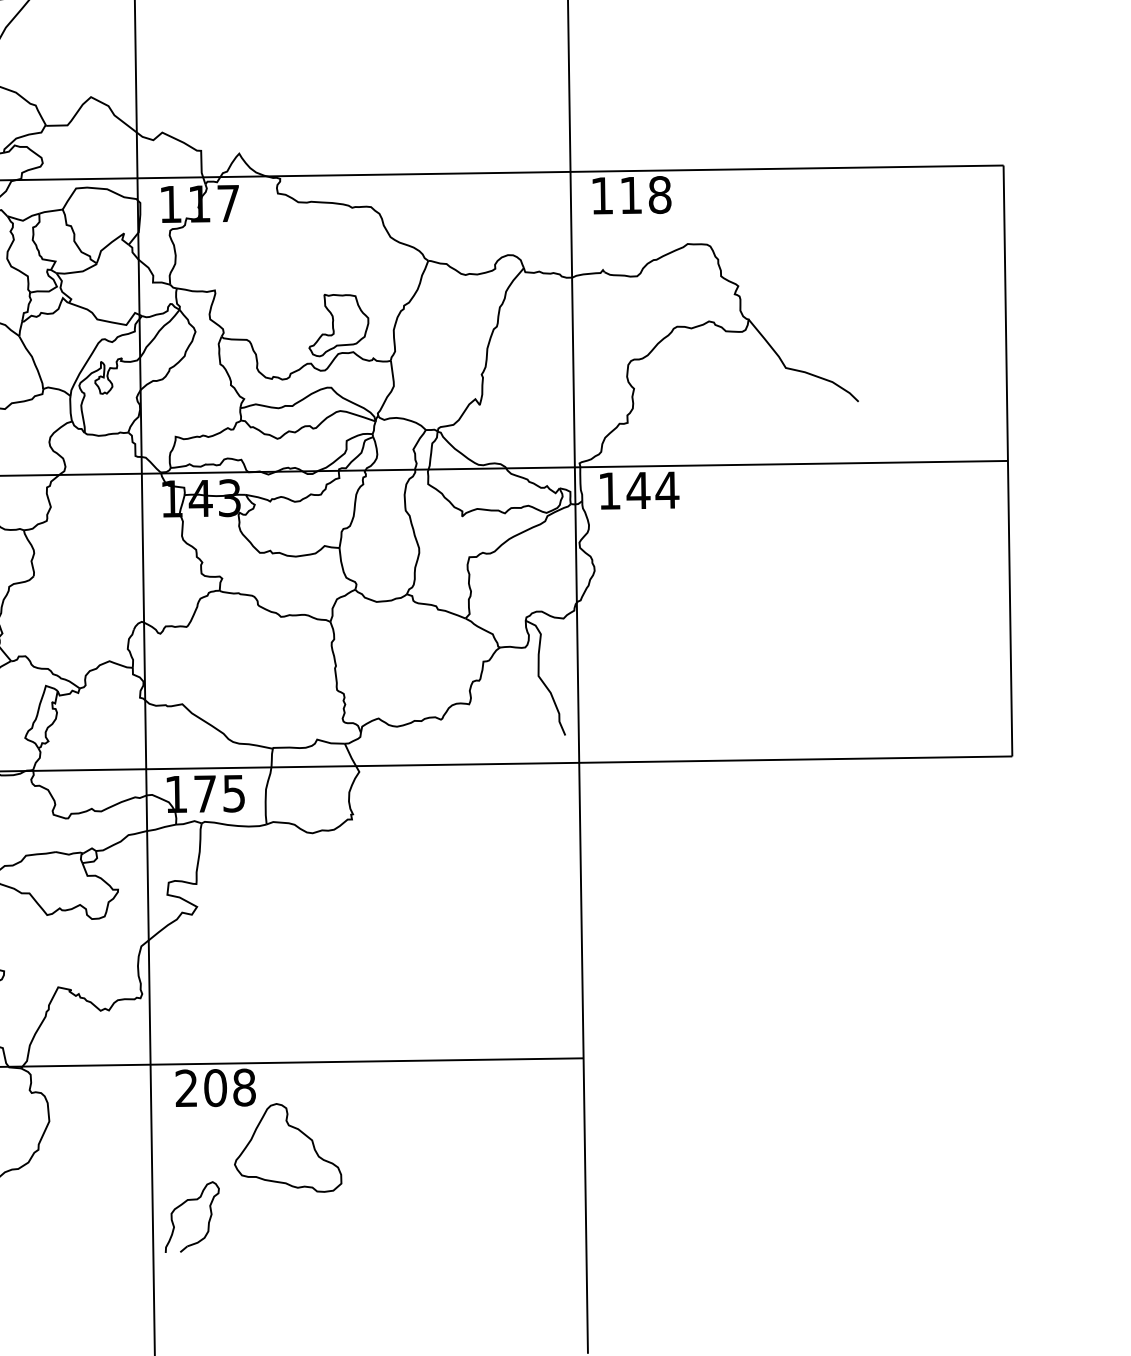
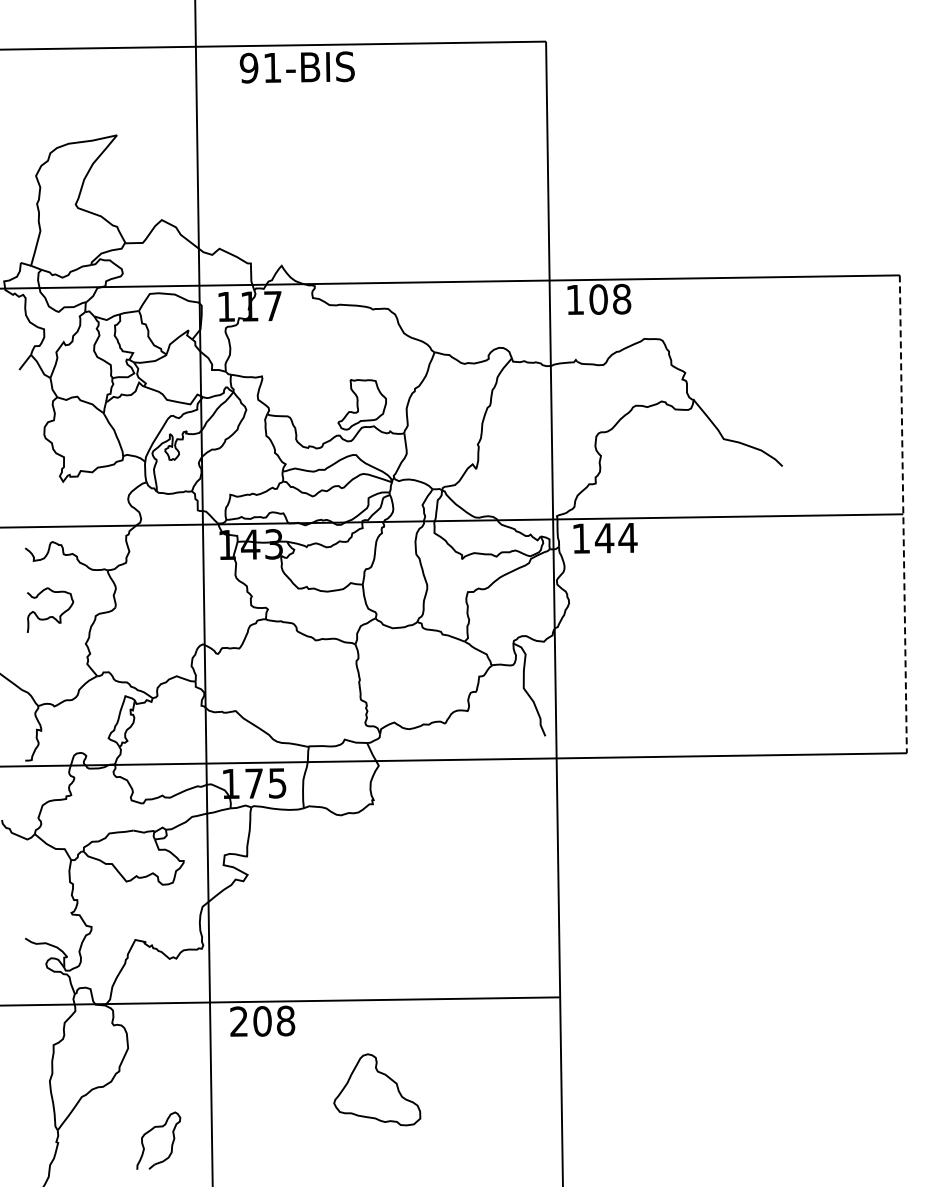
text: (630, 195) -> (598, 299), 118 -> 108
line: (1008, 461) -> (903, 514), solid -> dashed
part: (288, 1147) -> (377, 1089), moved
part: (184, 1204) -> (152, 1130), moved

